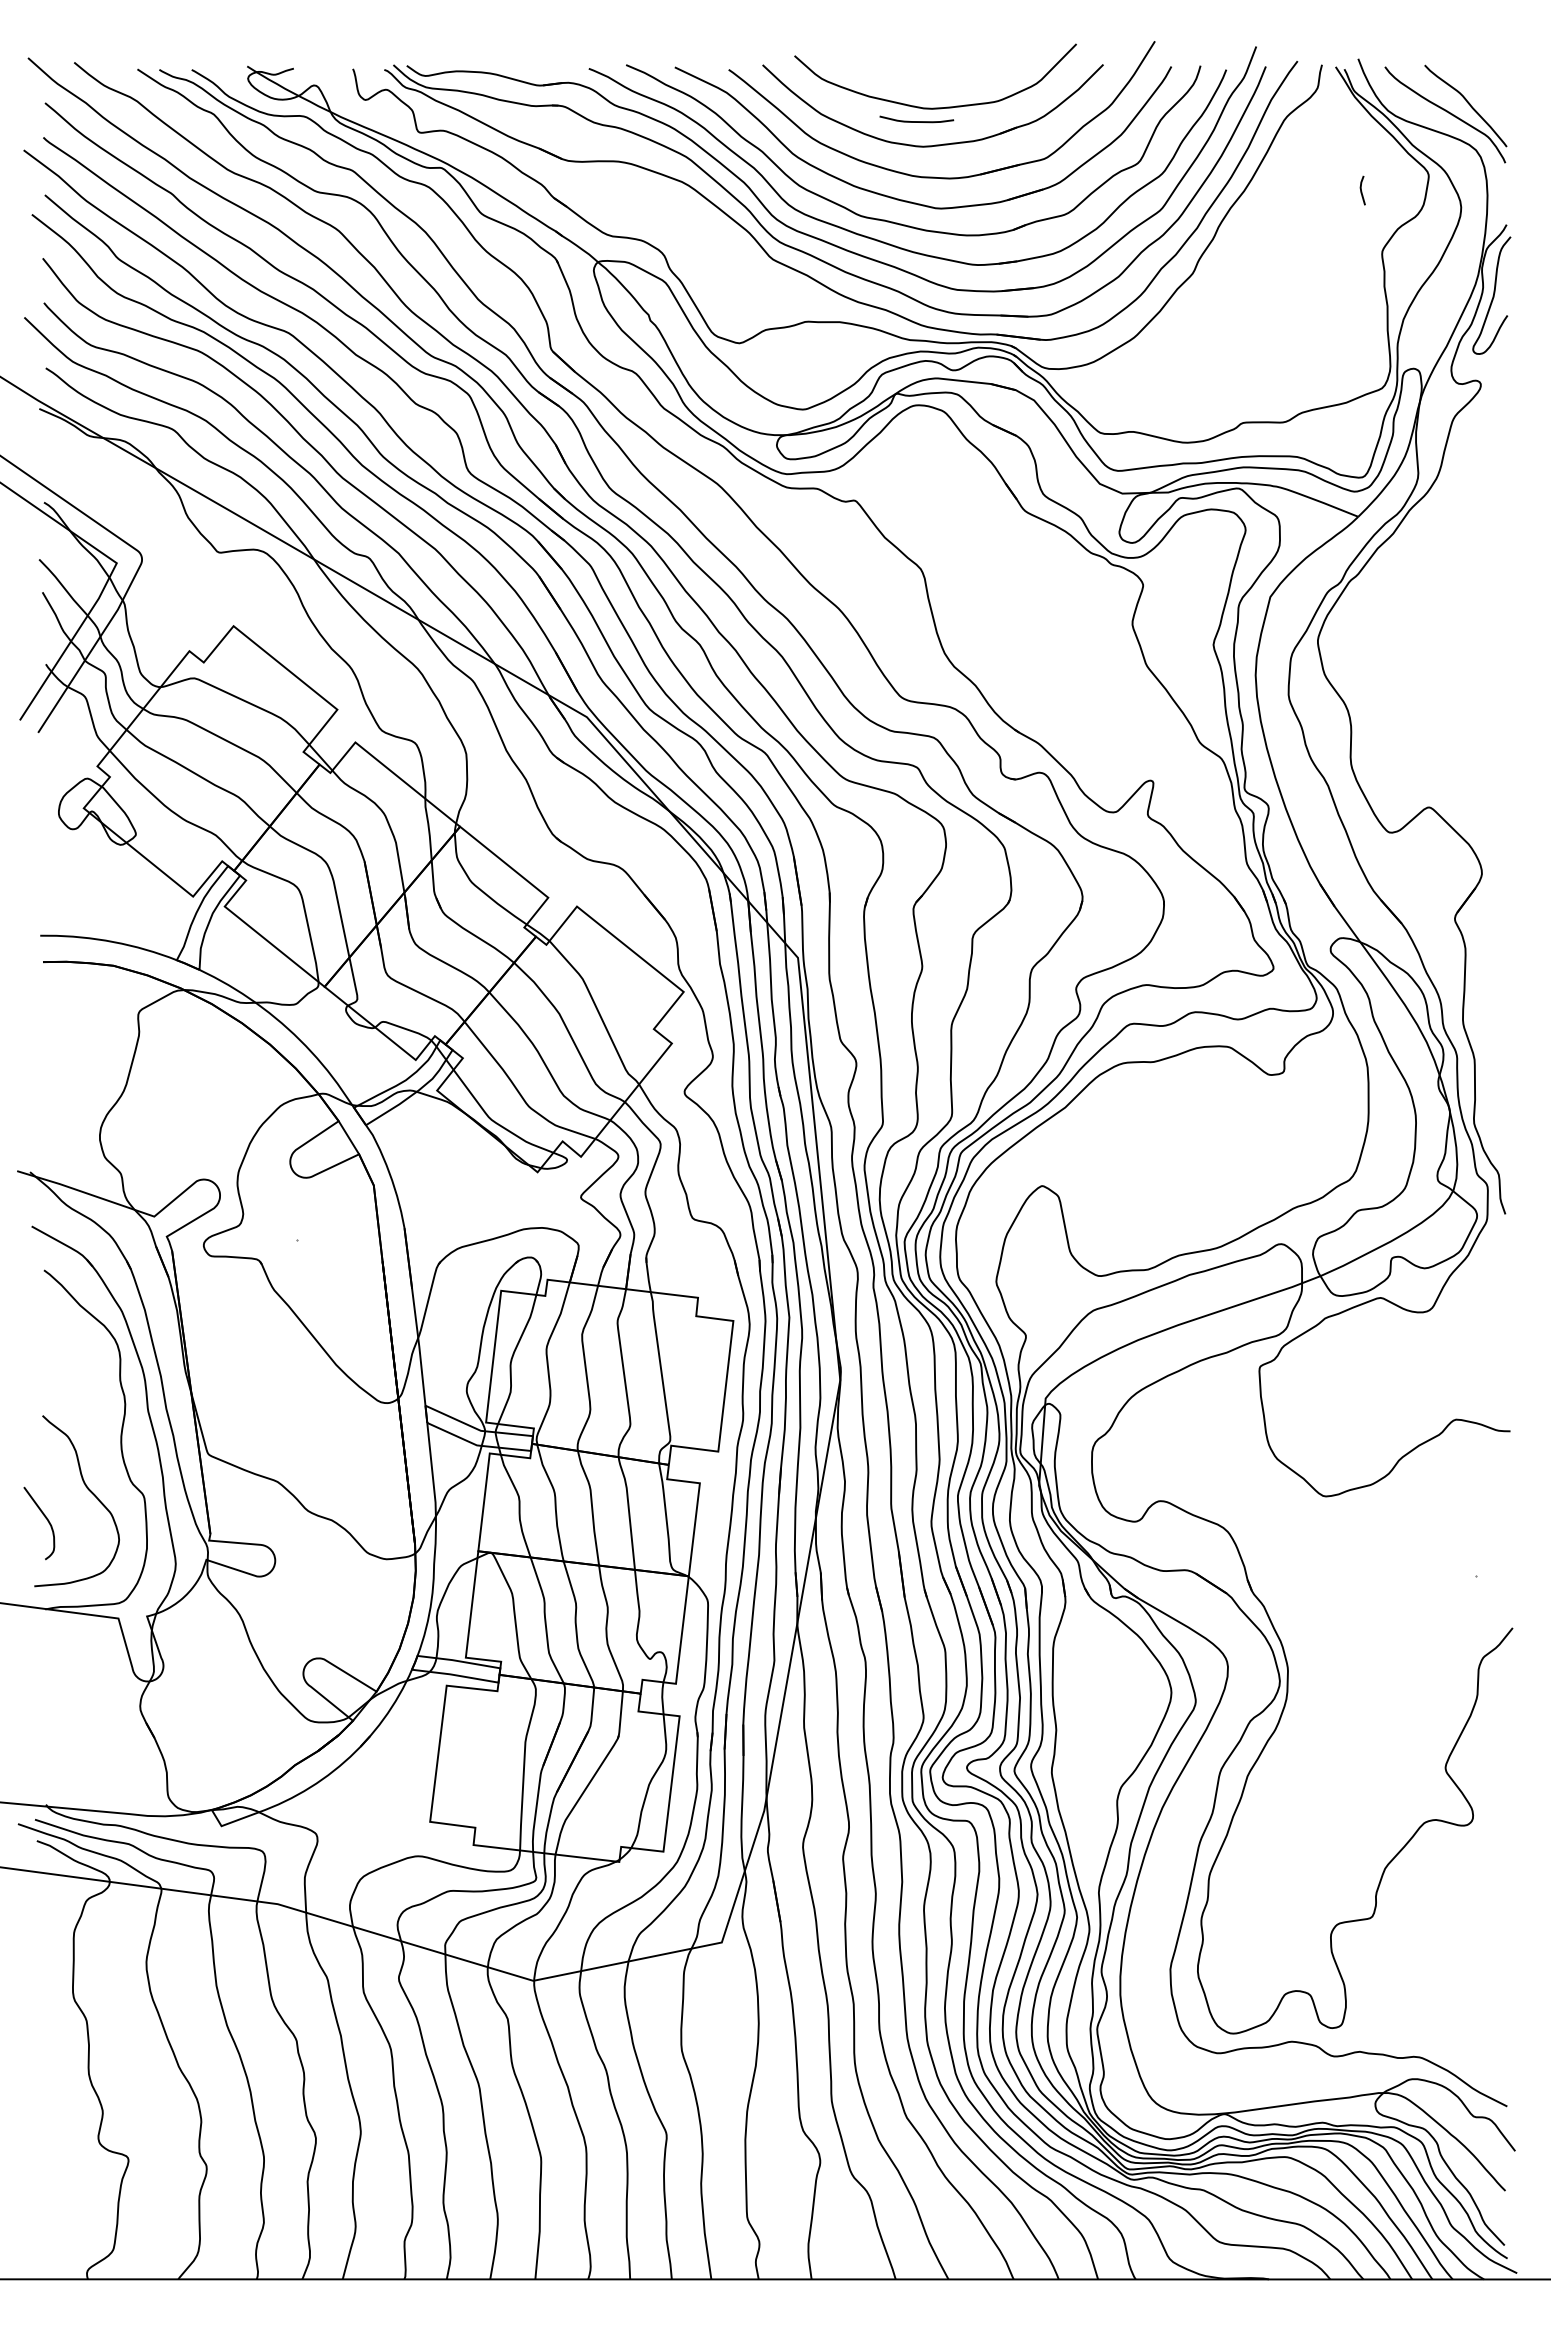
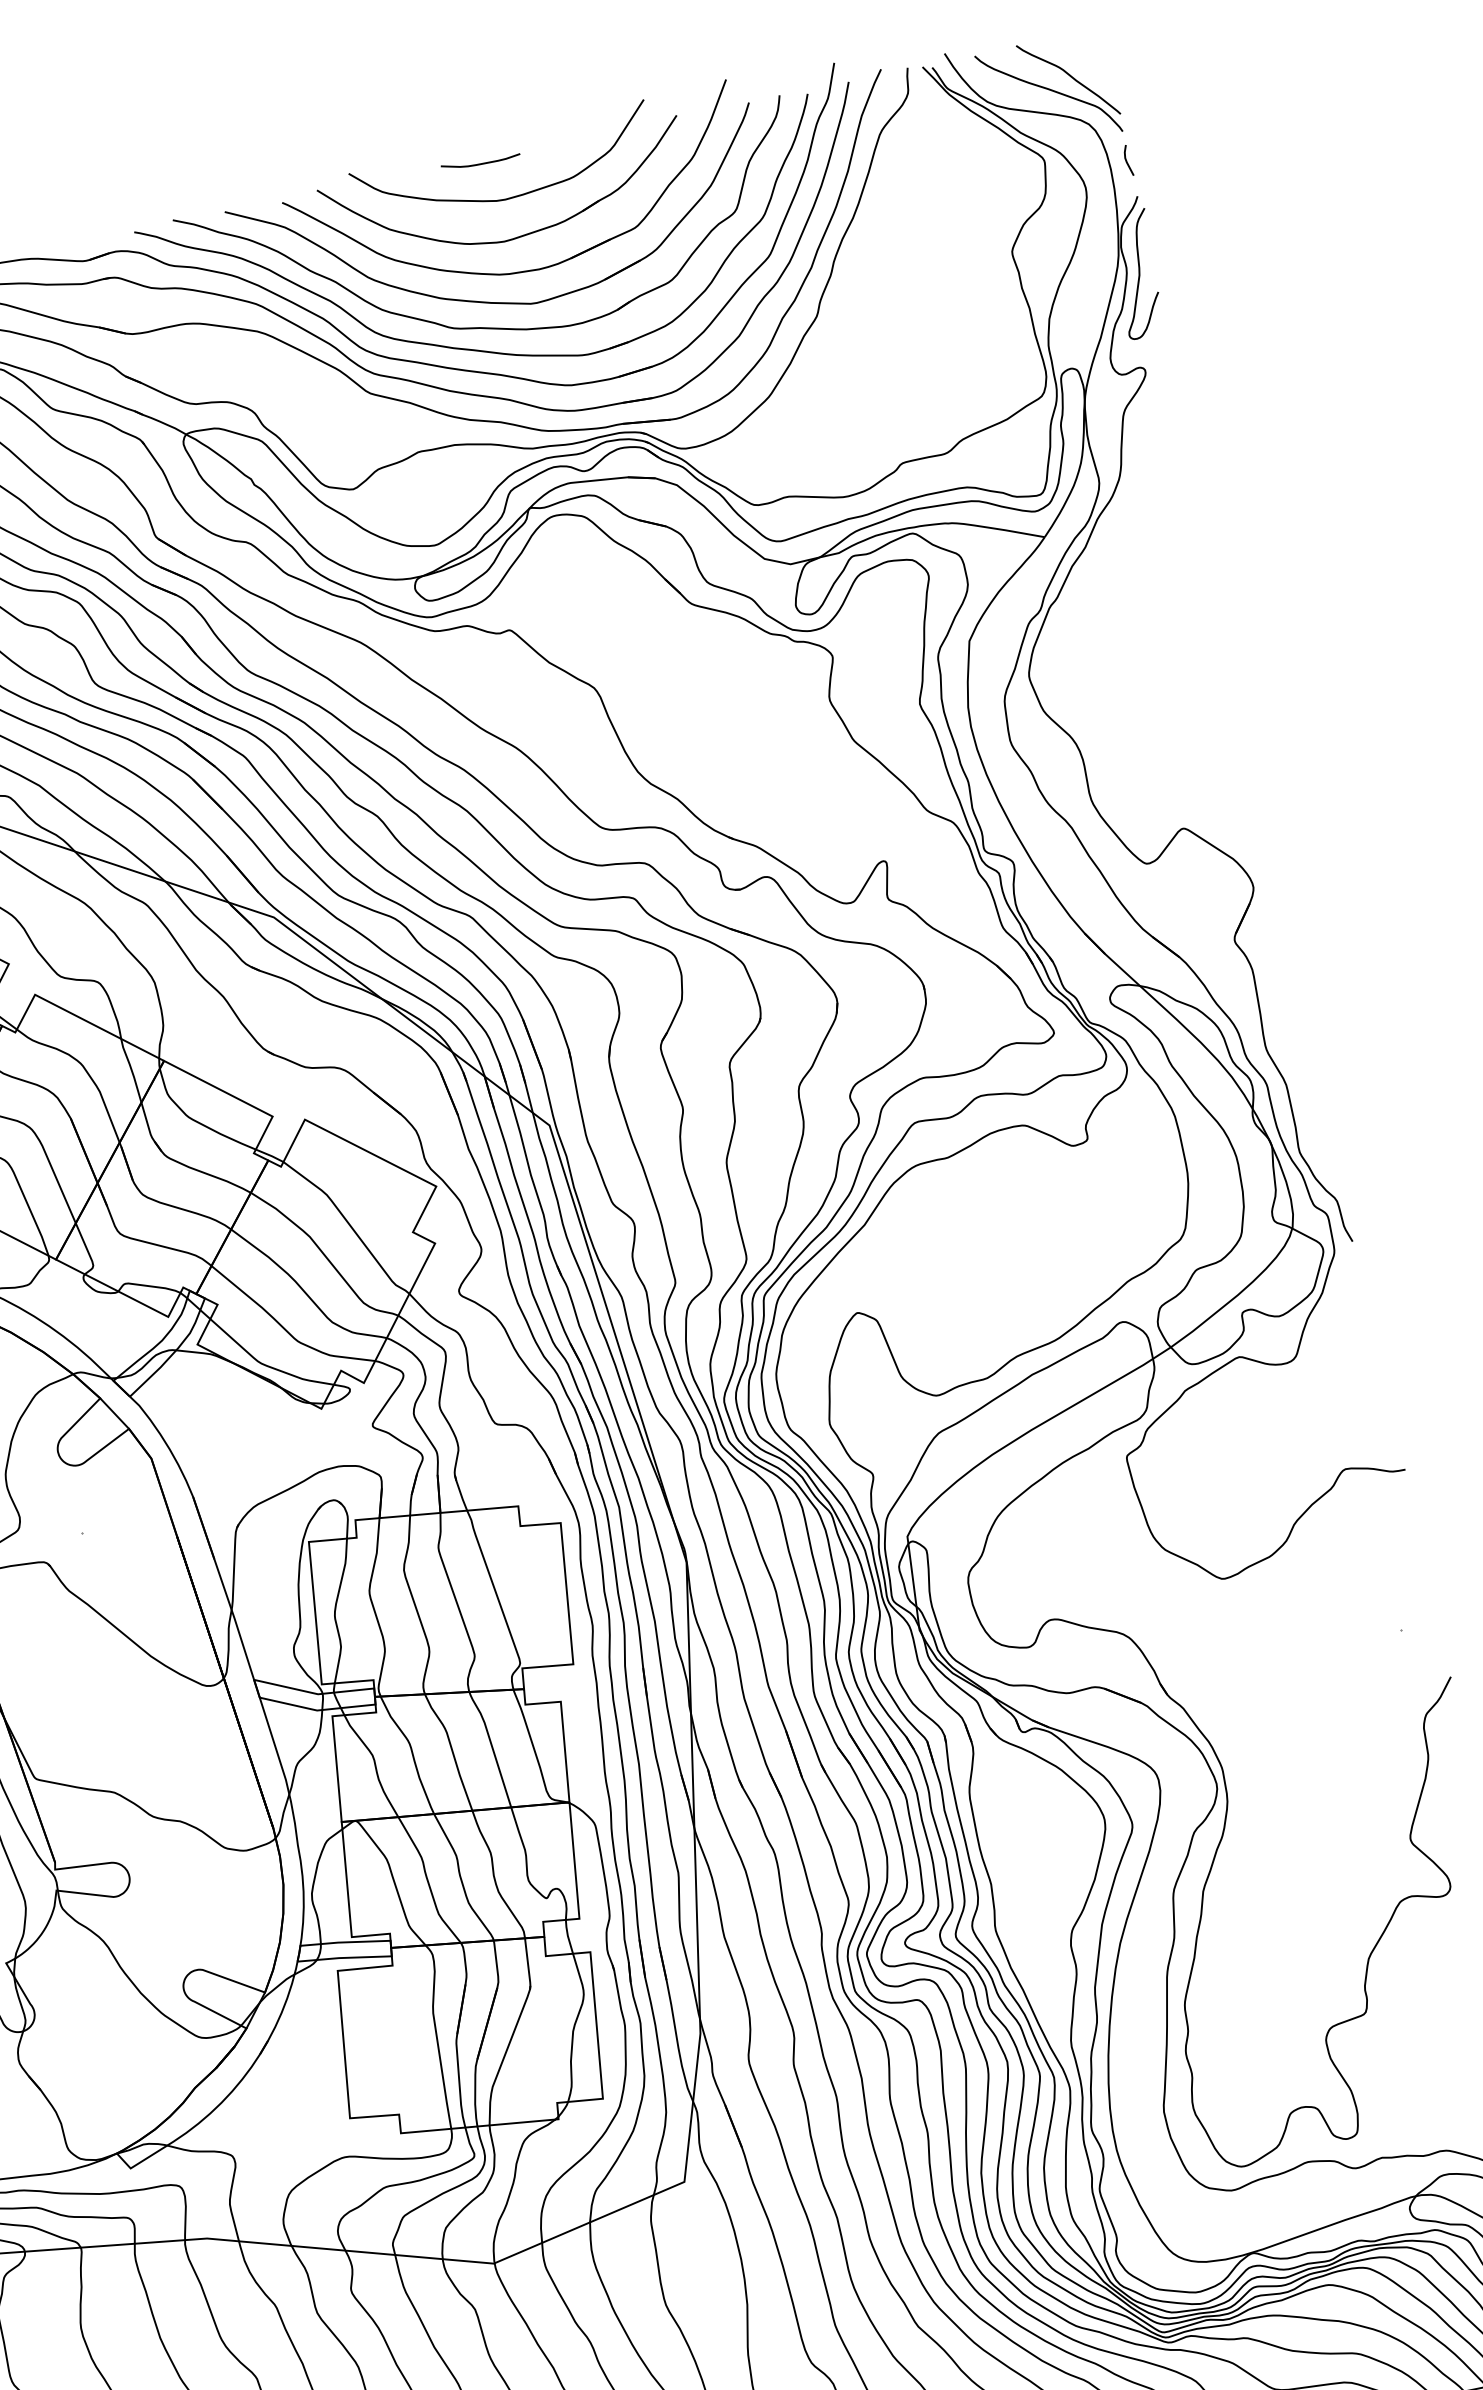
curve: (916, 121) -> (480, 163), moved
line: (1361, 190) -> (1126, 160), moved

